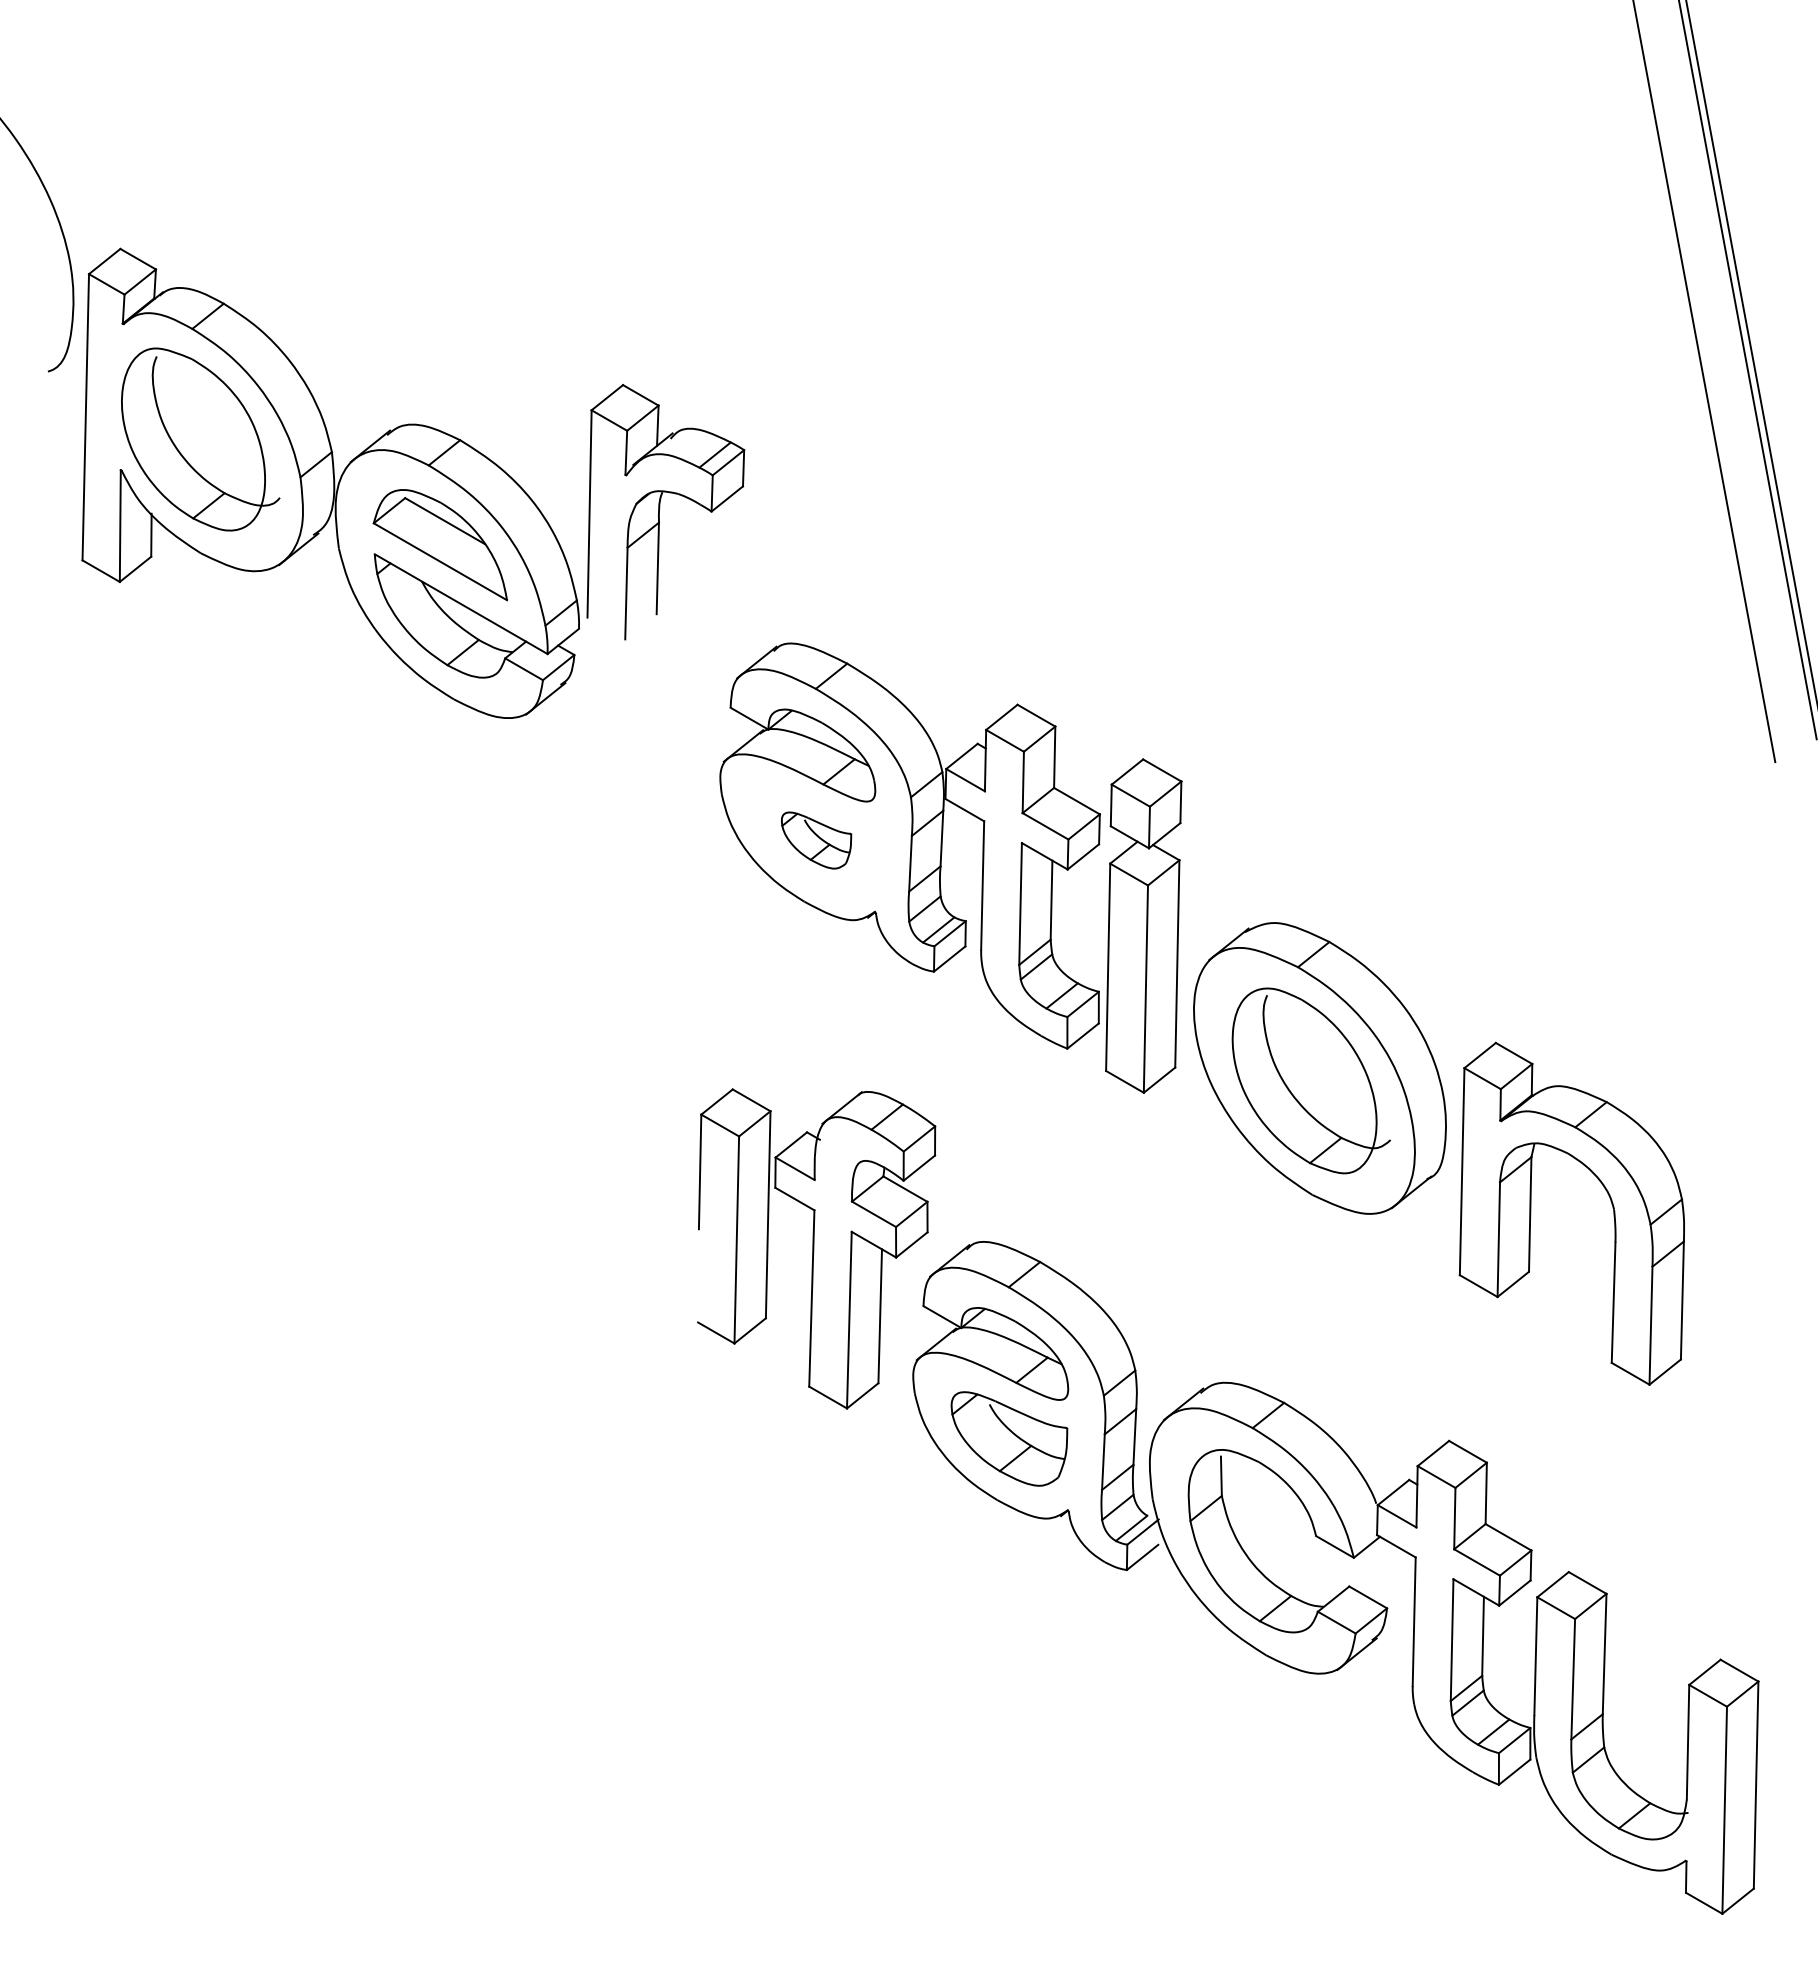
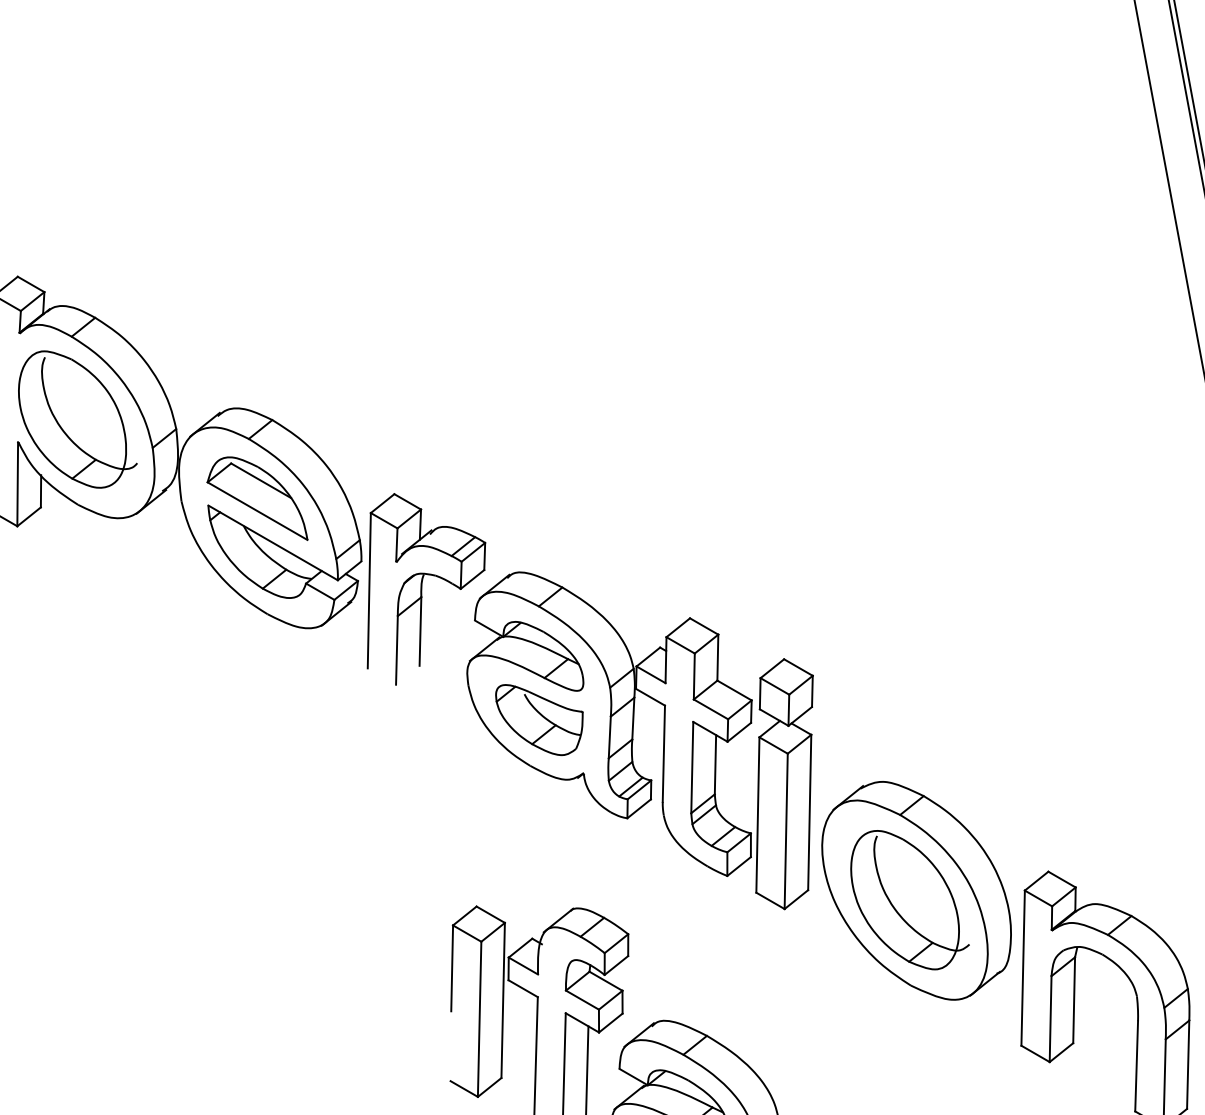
part: (665, 512) -> (426, 589), moved
part: (816, 840) -> (539, 720), size x1.67

